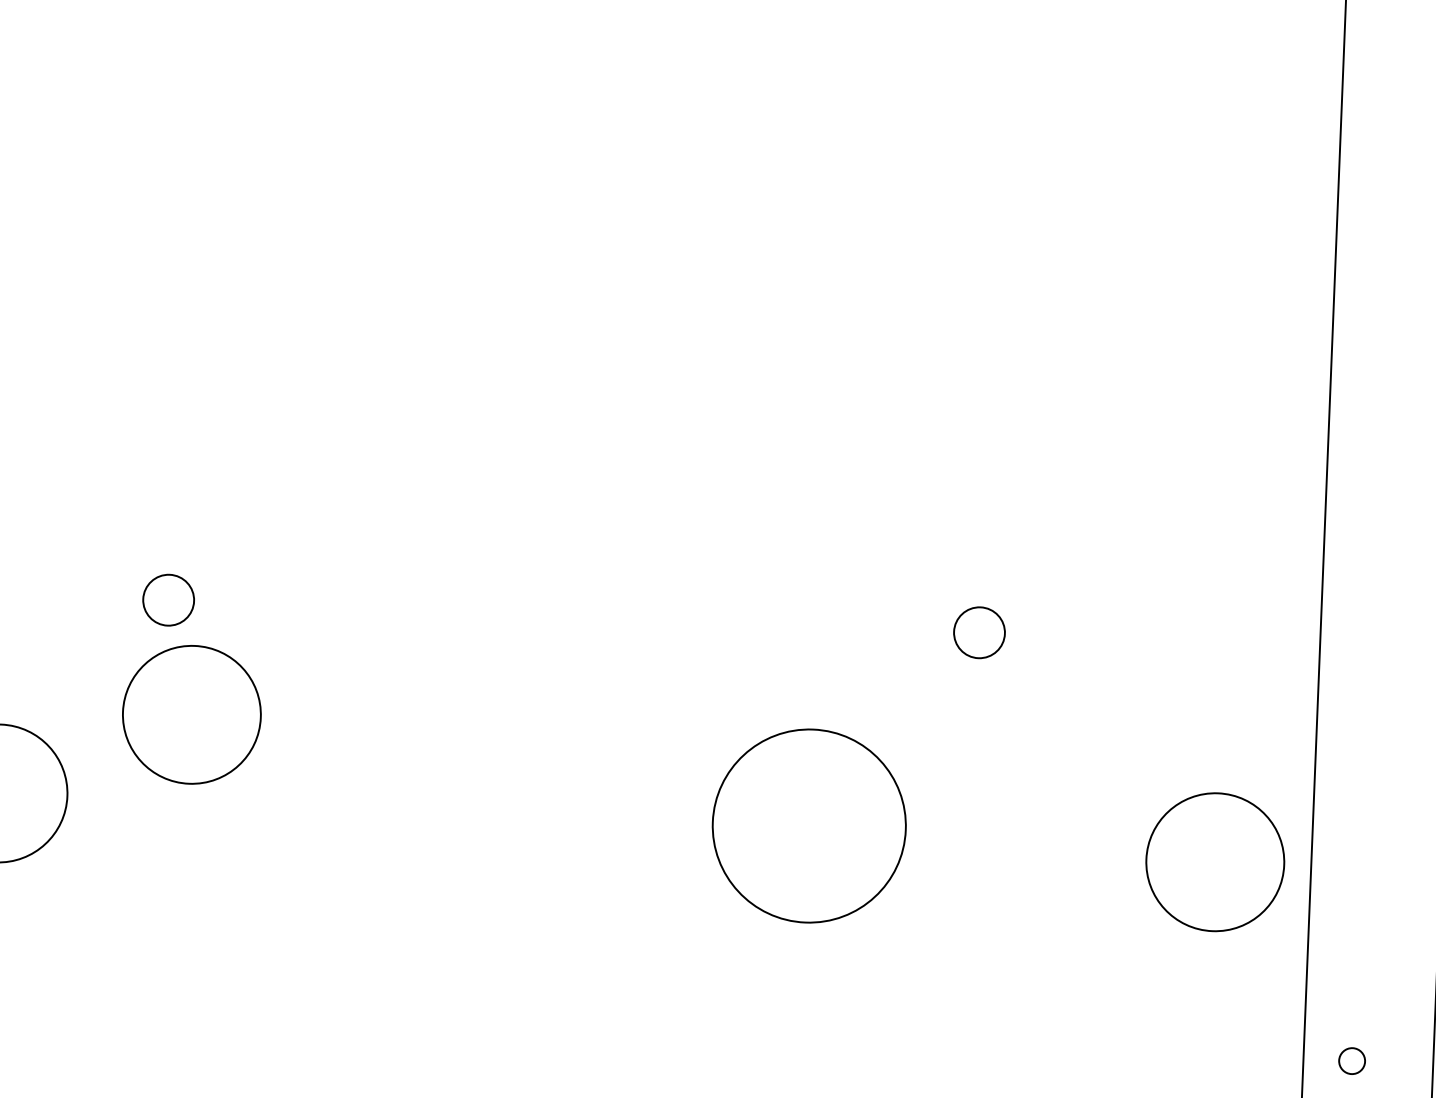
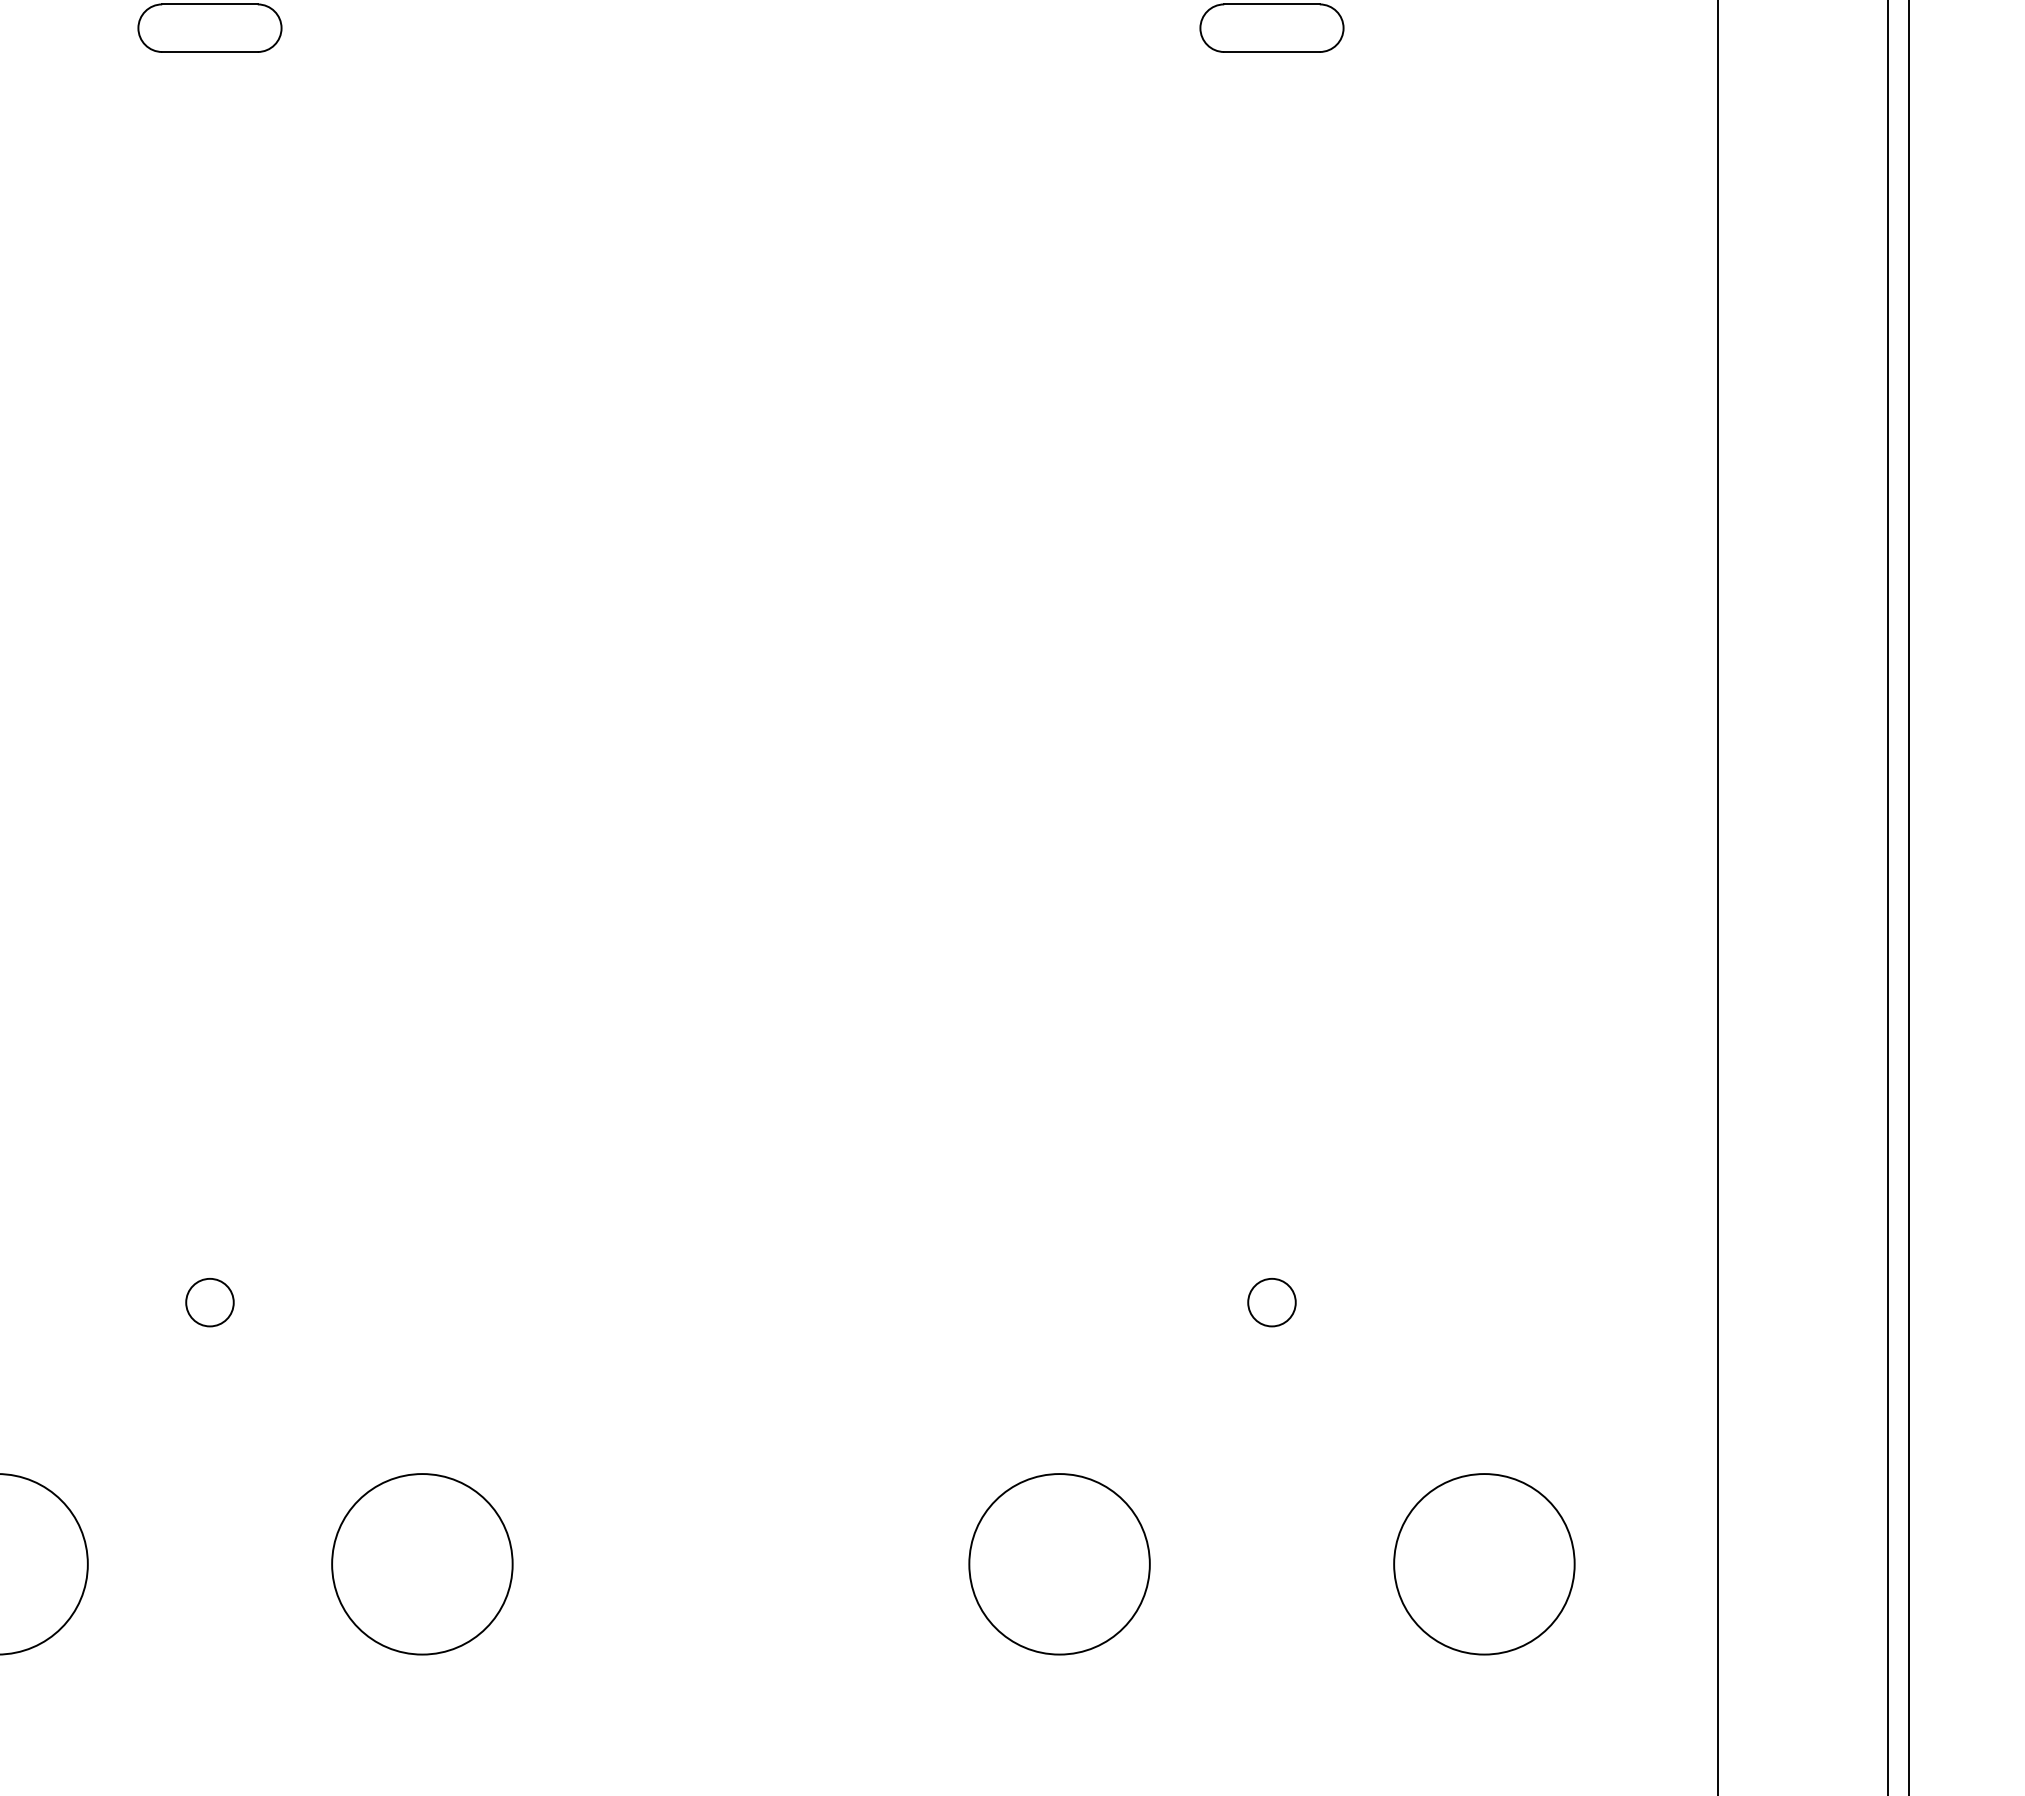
circle: (168, 600) -> (209, 1302), size x0.71
circle: (979, 632) -> (1271, 1302), size x0.71
circle: (191, 715) -> (422, 1564), moved
circle: (809, 826) -> (1059, 1564), size x0.71
circle: (1215, 862) -> (1484, 1564), moved

